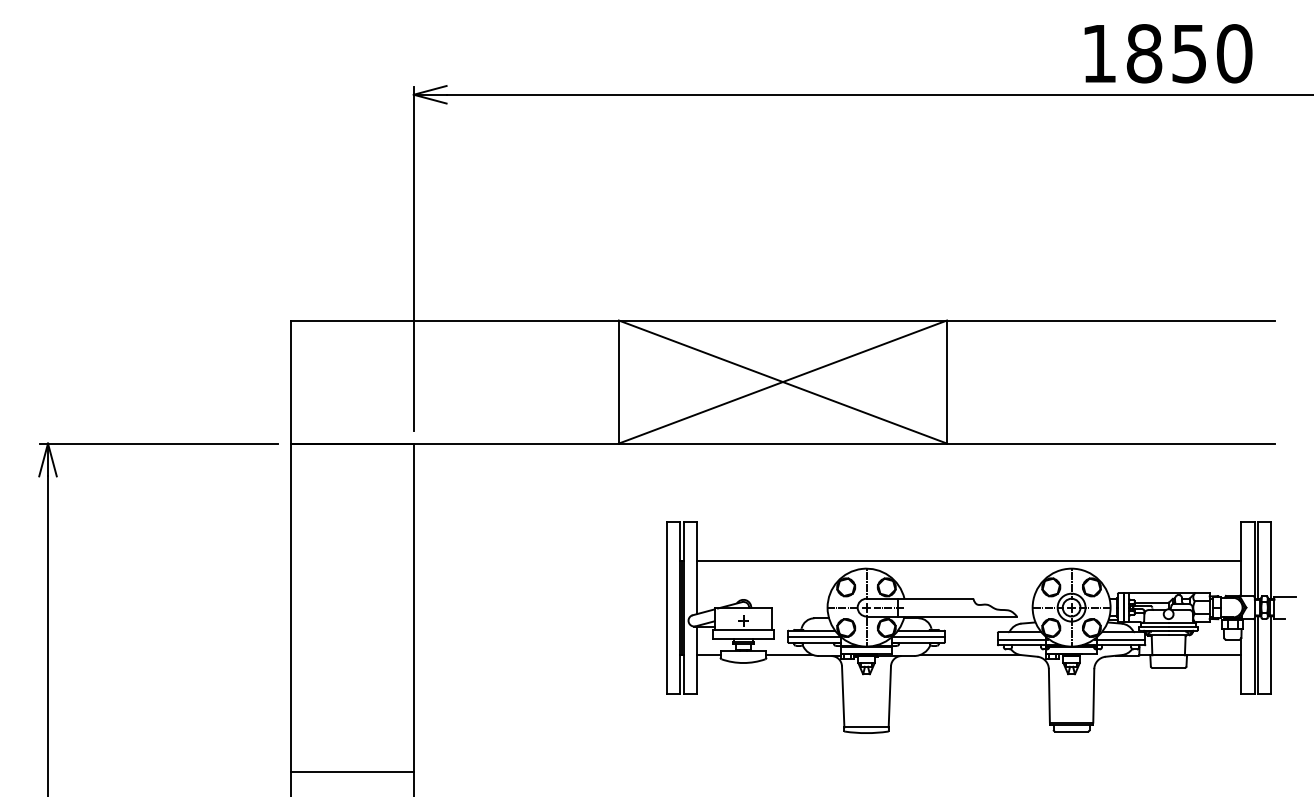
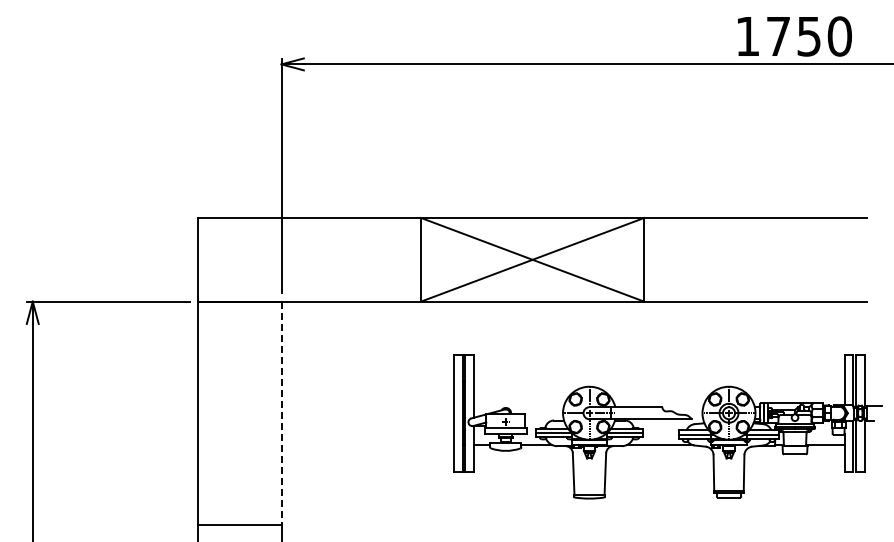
text: (1144, 53) -> (778, 36), 1850 -> 1750
line: (969, 560) -> (659, 381), removed
line: (413, 608) -> (281, 413), solid -> dashed

